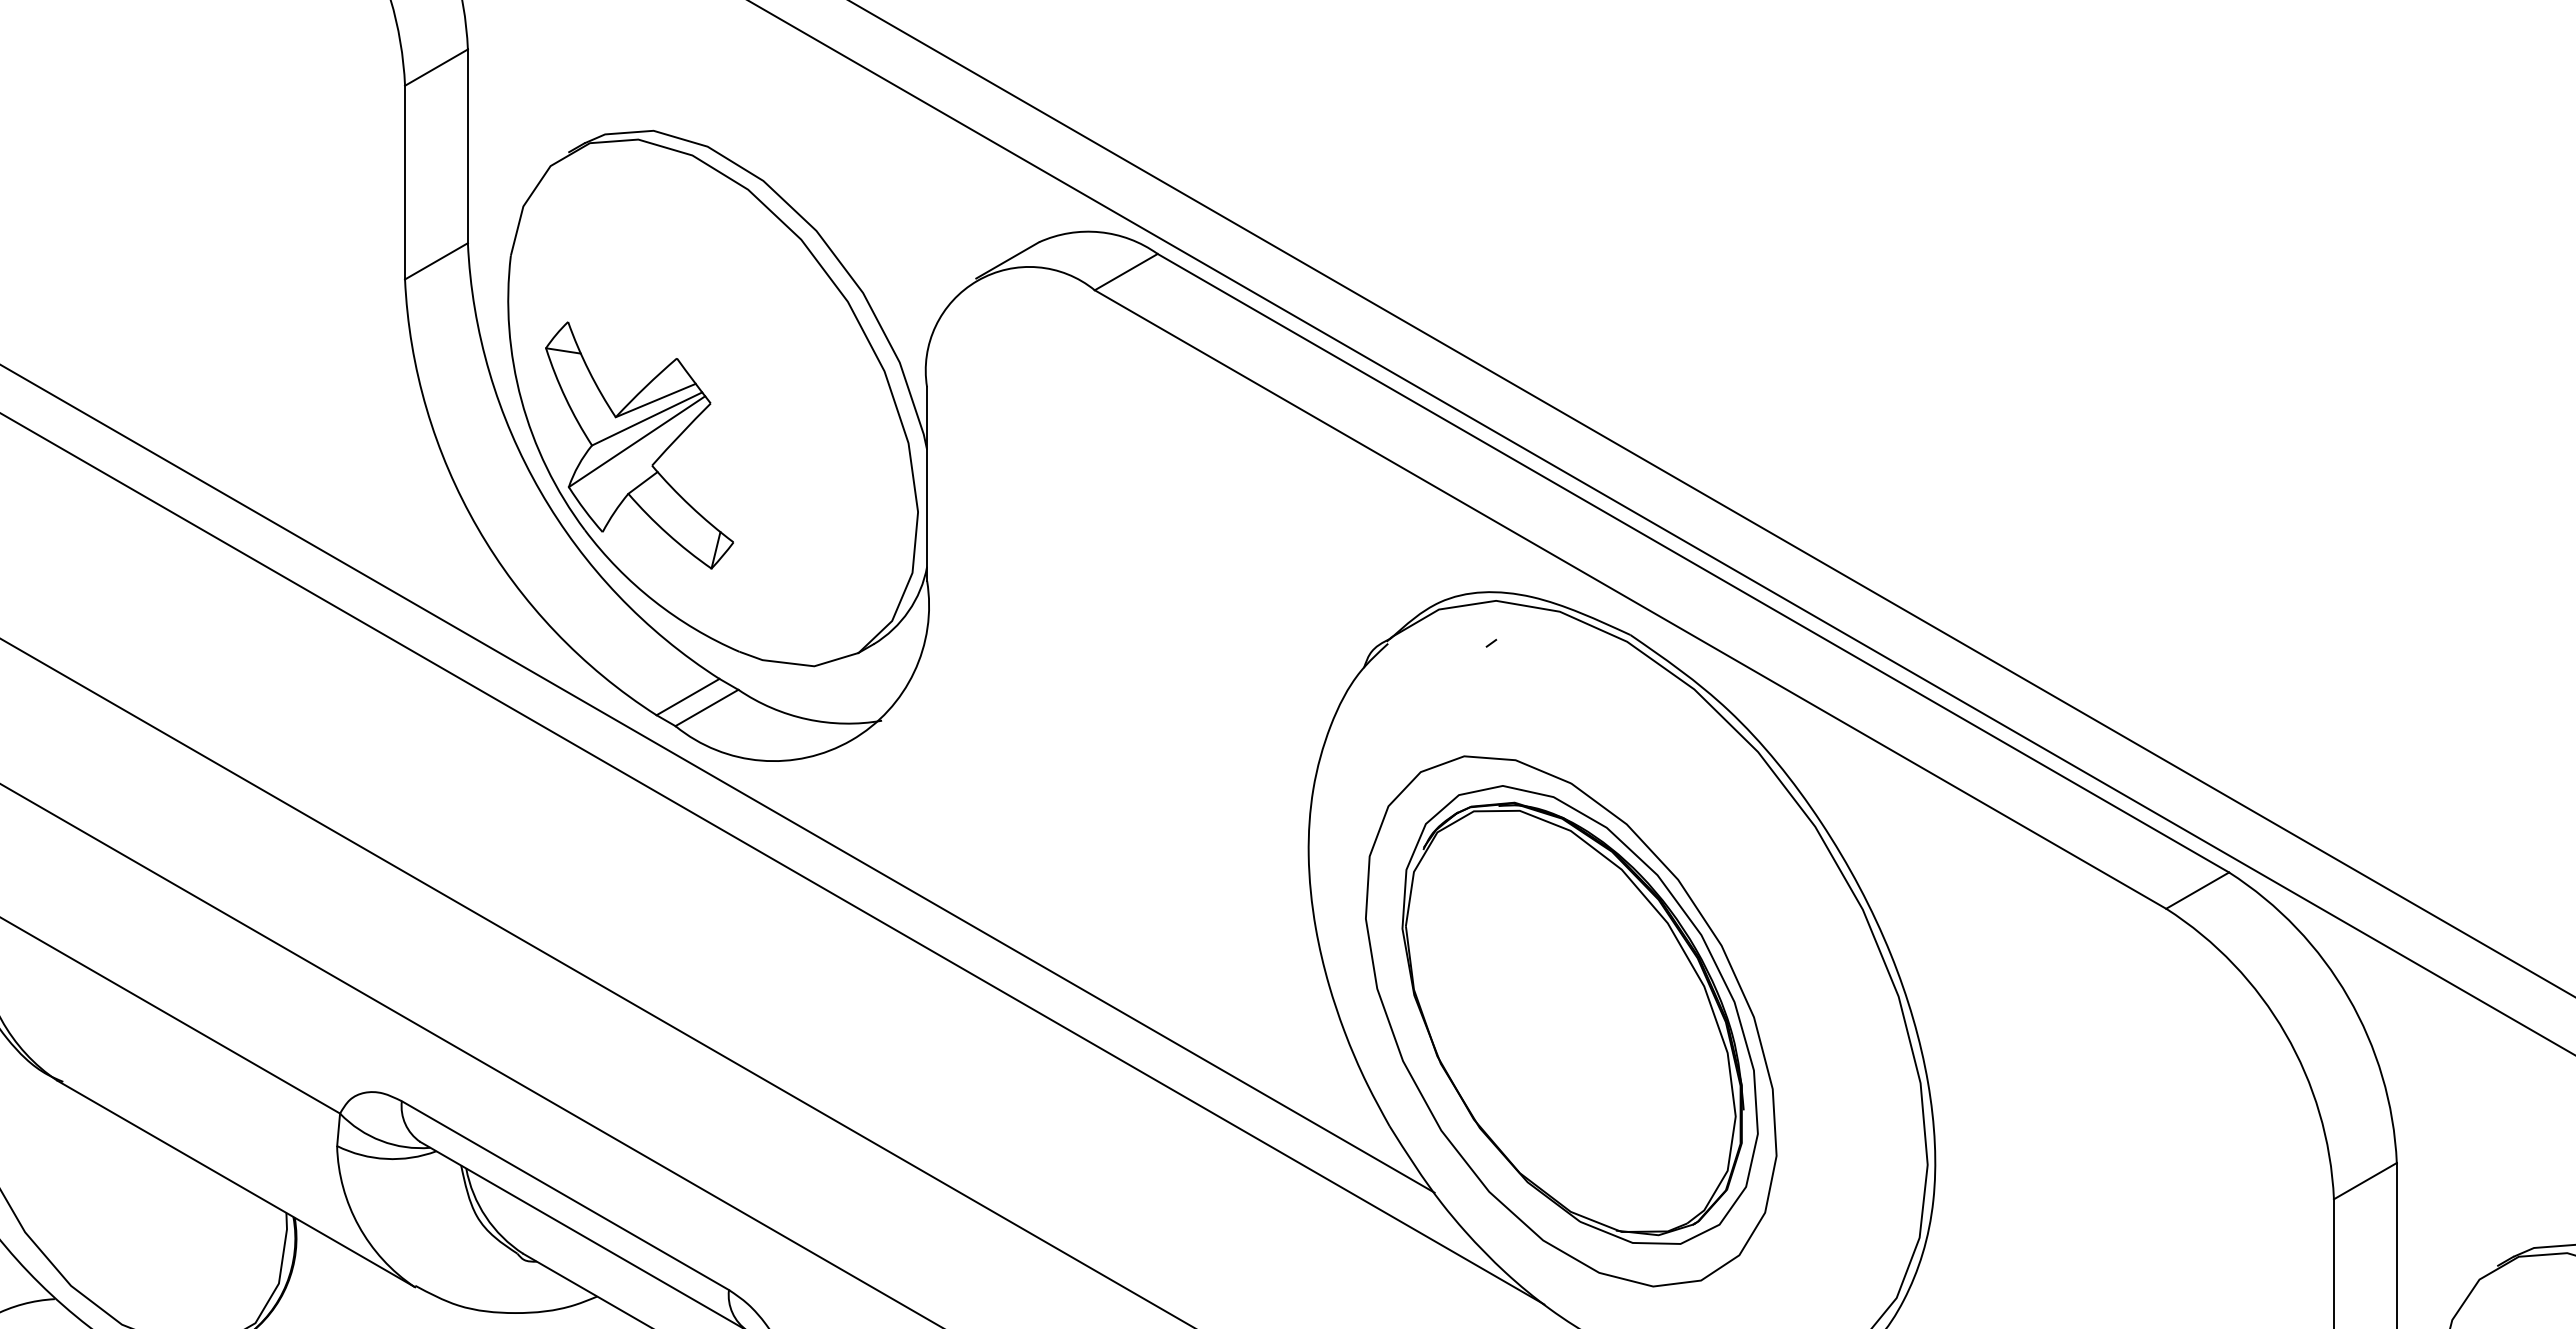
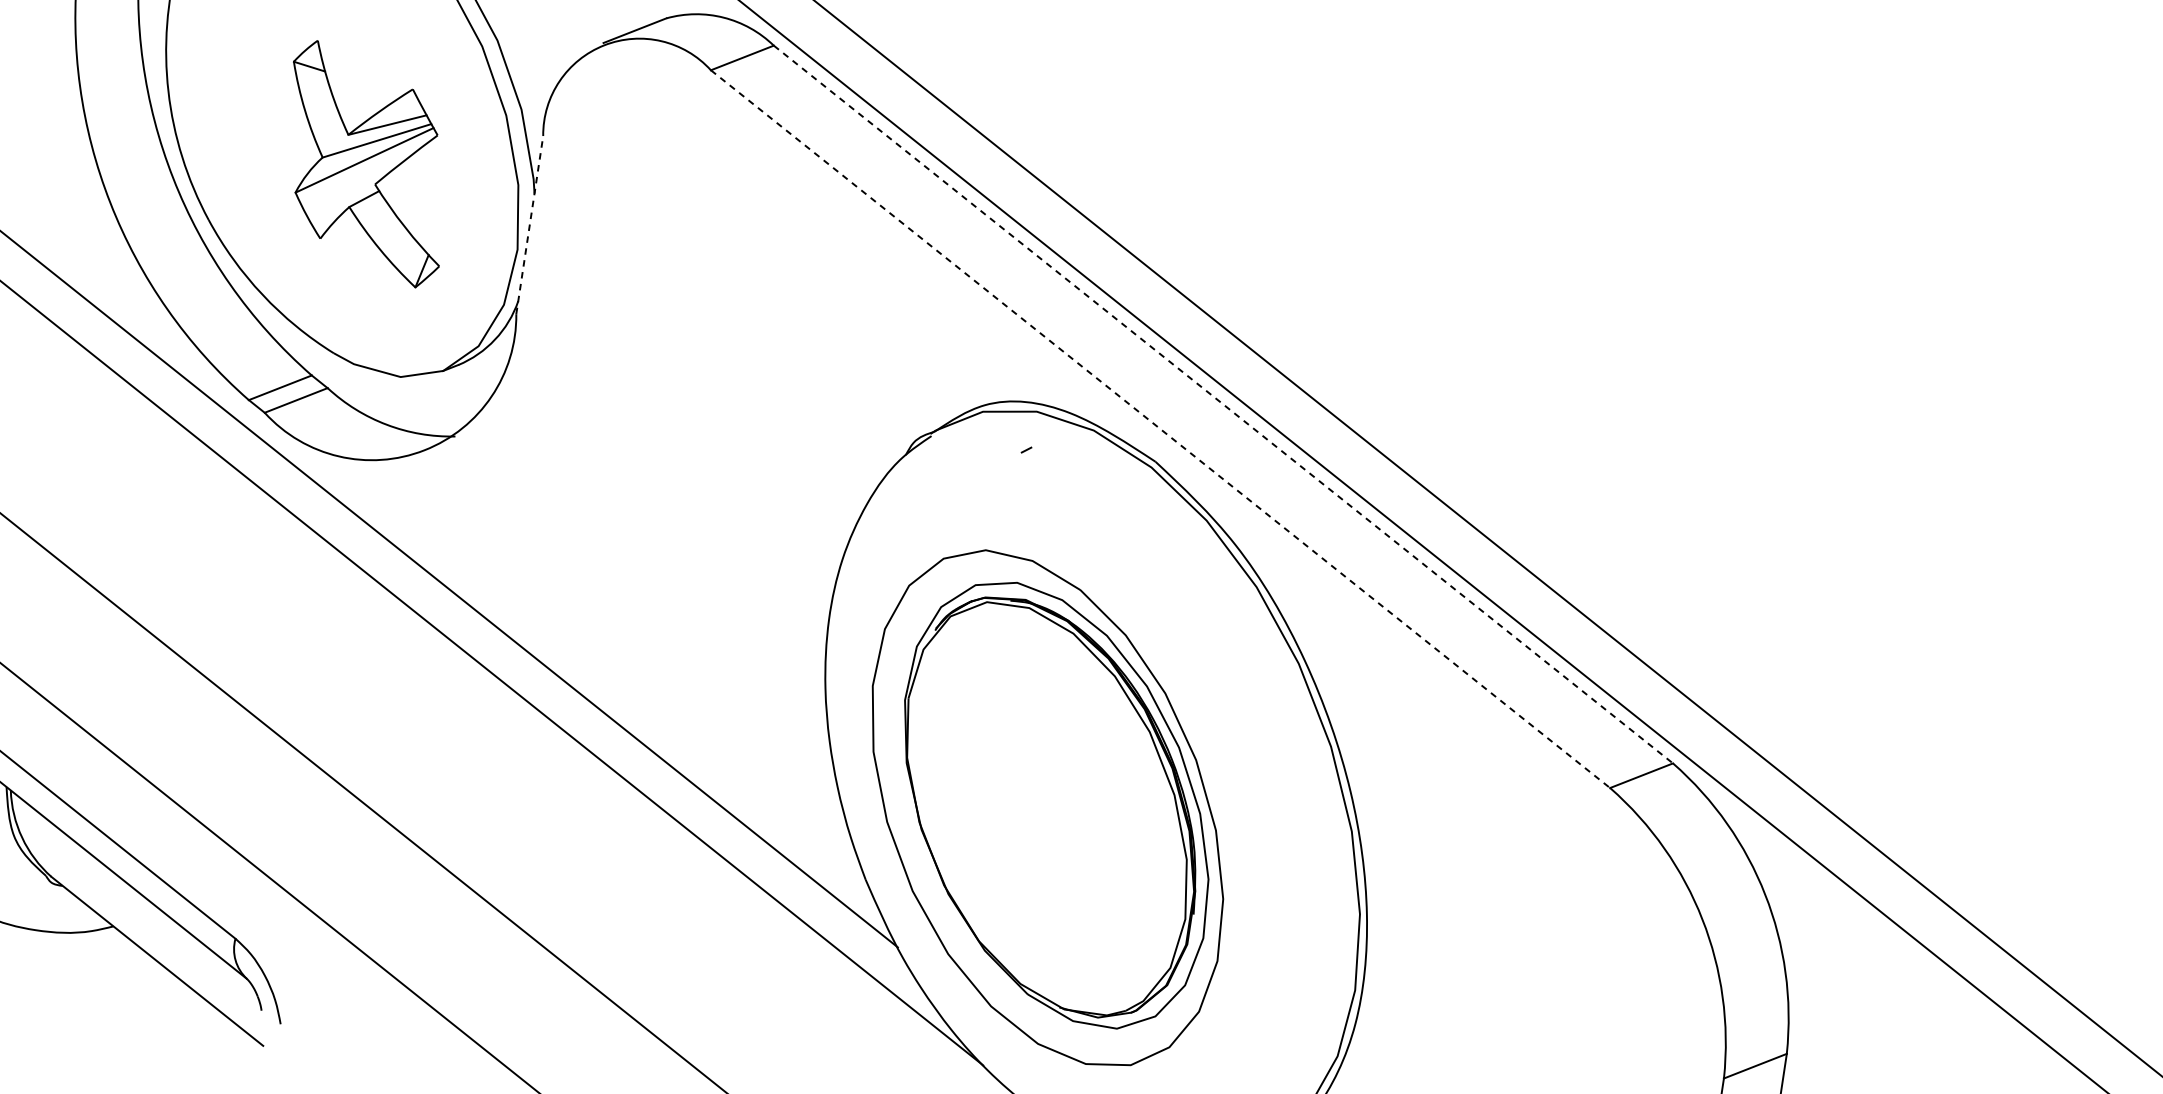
part: (639, 445) -> (366, 164), moved
line: (927, 484) -> (530, 225), solid -> dashed
line: (1693, 563) -> (1223, 404), solid -> dashed
line: (1630, 599) -> (1160, 429), solid -> dashed

